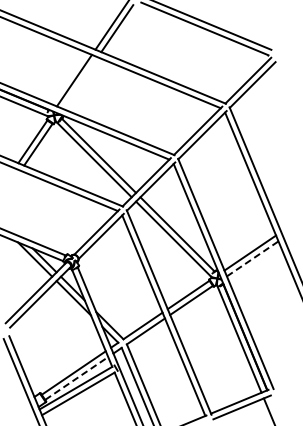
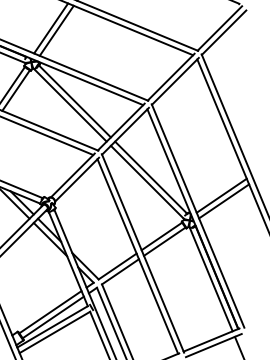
line: (79, 82) -> (56, 30), added
line: (253, 258) -> (224, 201), dashed -> solid
line: (77, 378) -> (54, 317), dashed -> solid

